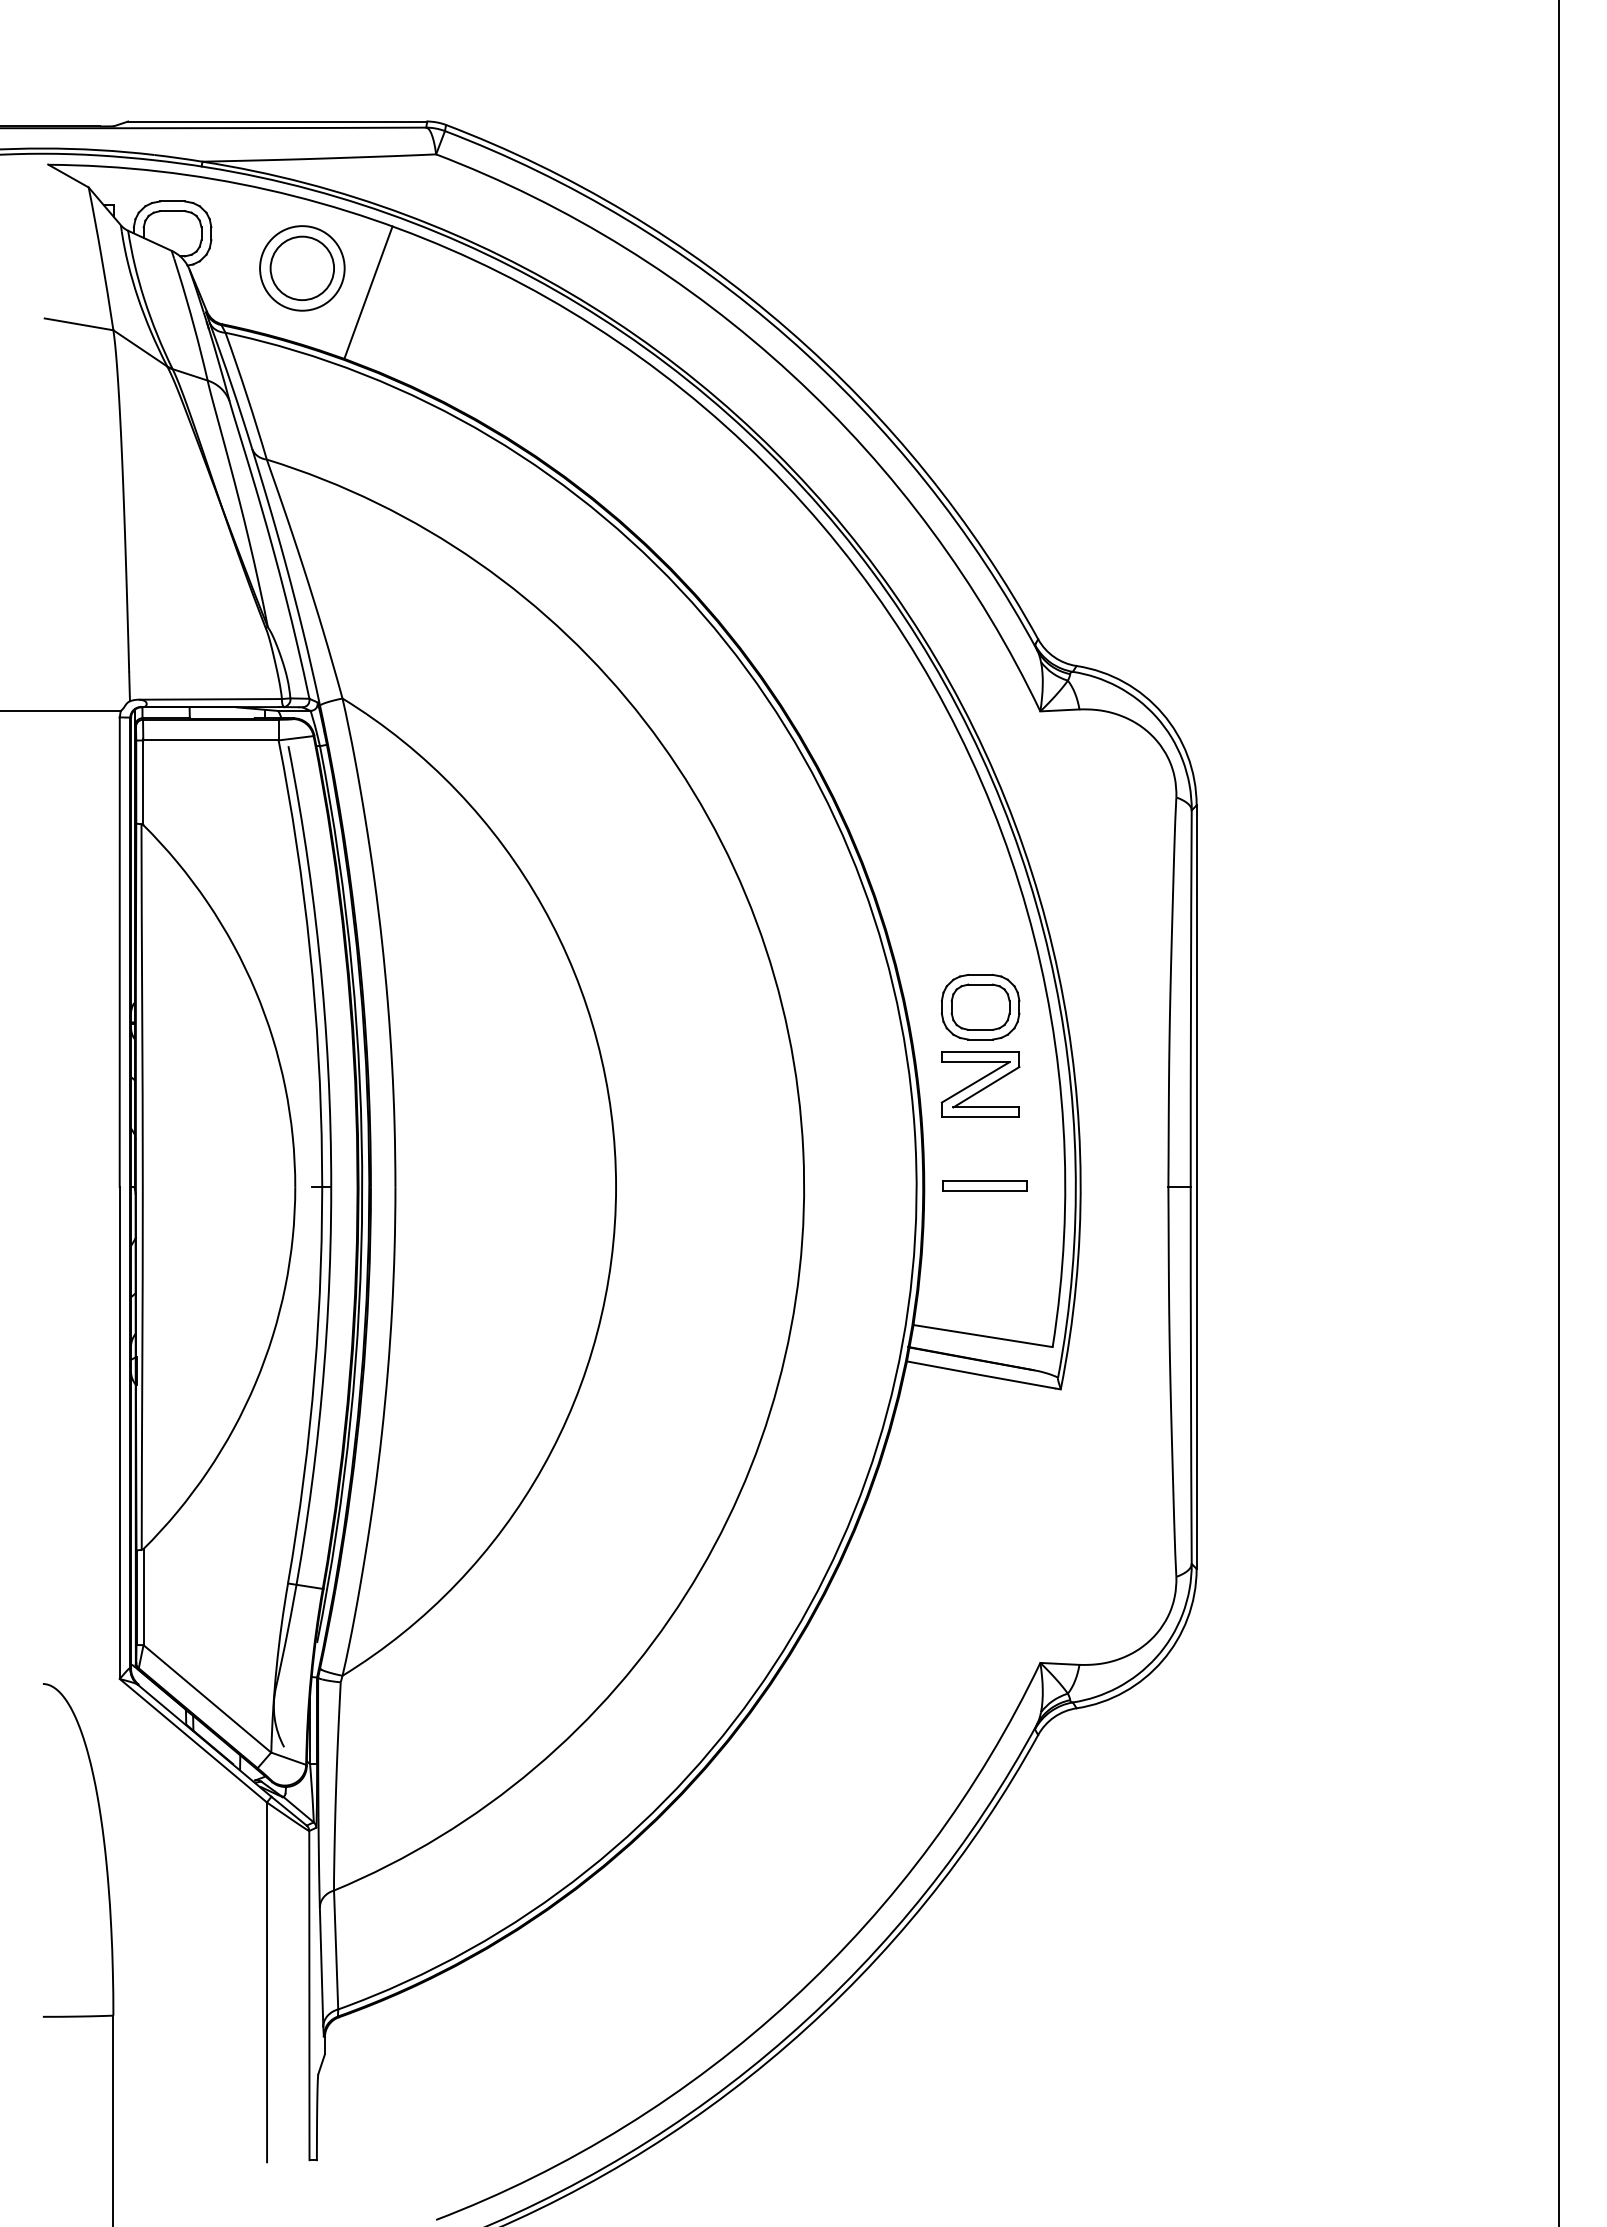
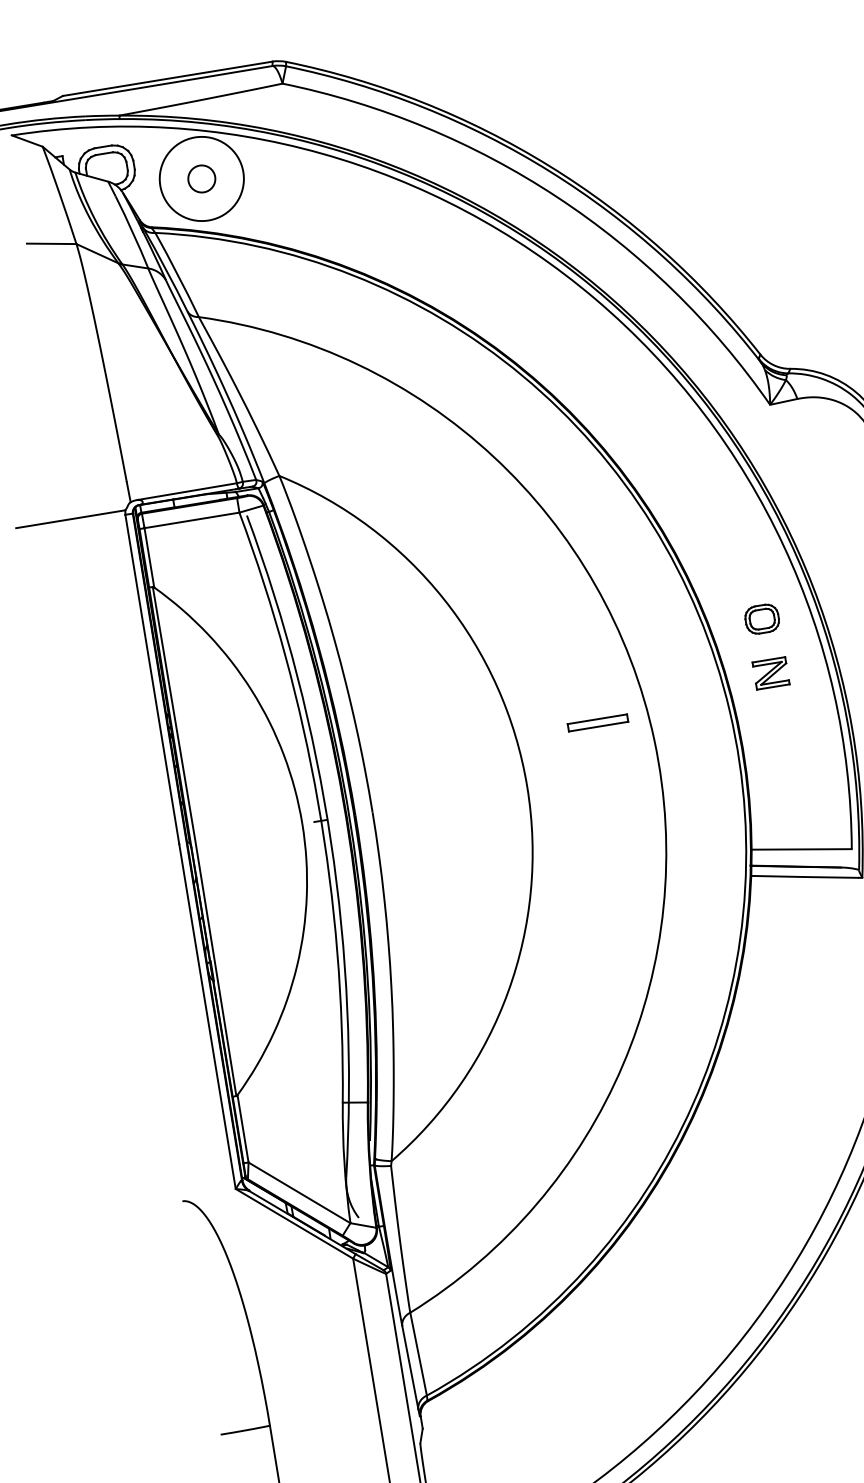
circle: (302, 268) -> (201, 179), size x0.6
circle: (302, 268) -> (201, 179), size x1.4
line: (368, 292) -> (250, 188), removed
part: (980, 1007) -> (762, 619), size x0.6
part: (980, 1084) -> (771, 673), size x0.6
part: (984, 1185) -> (597, 722), moved

